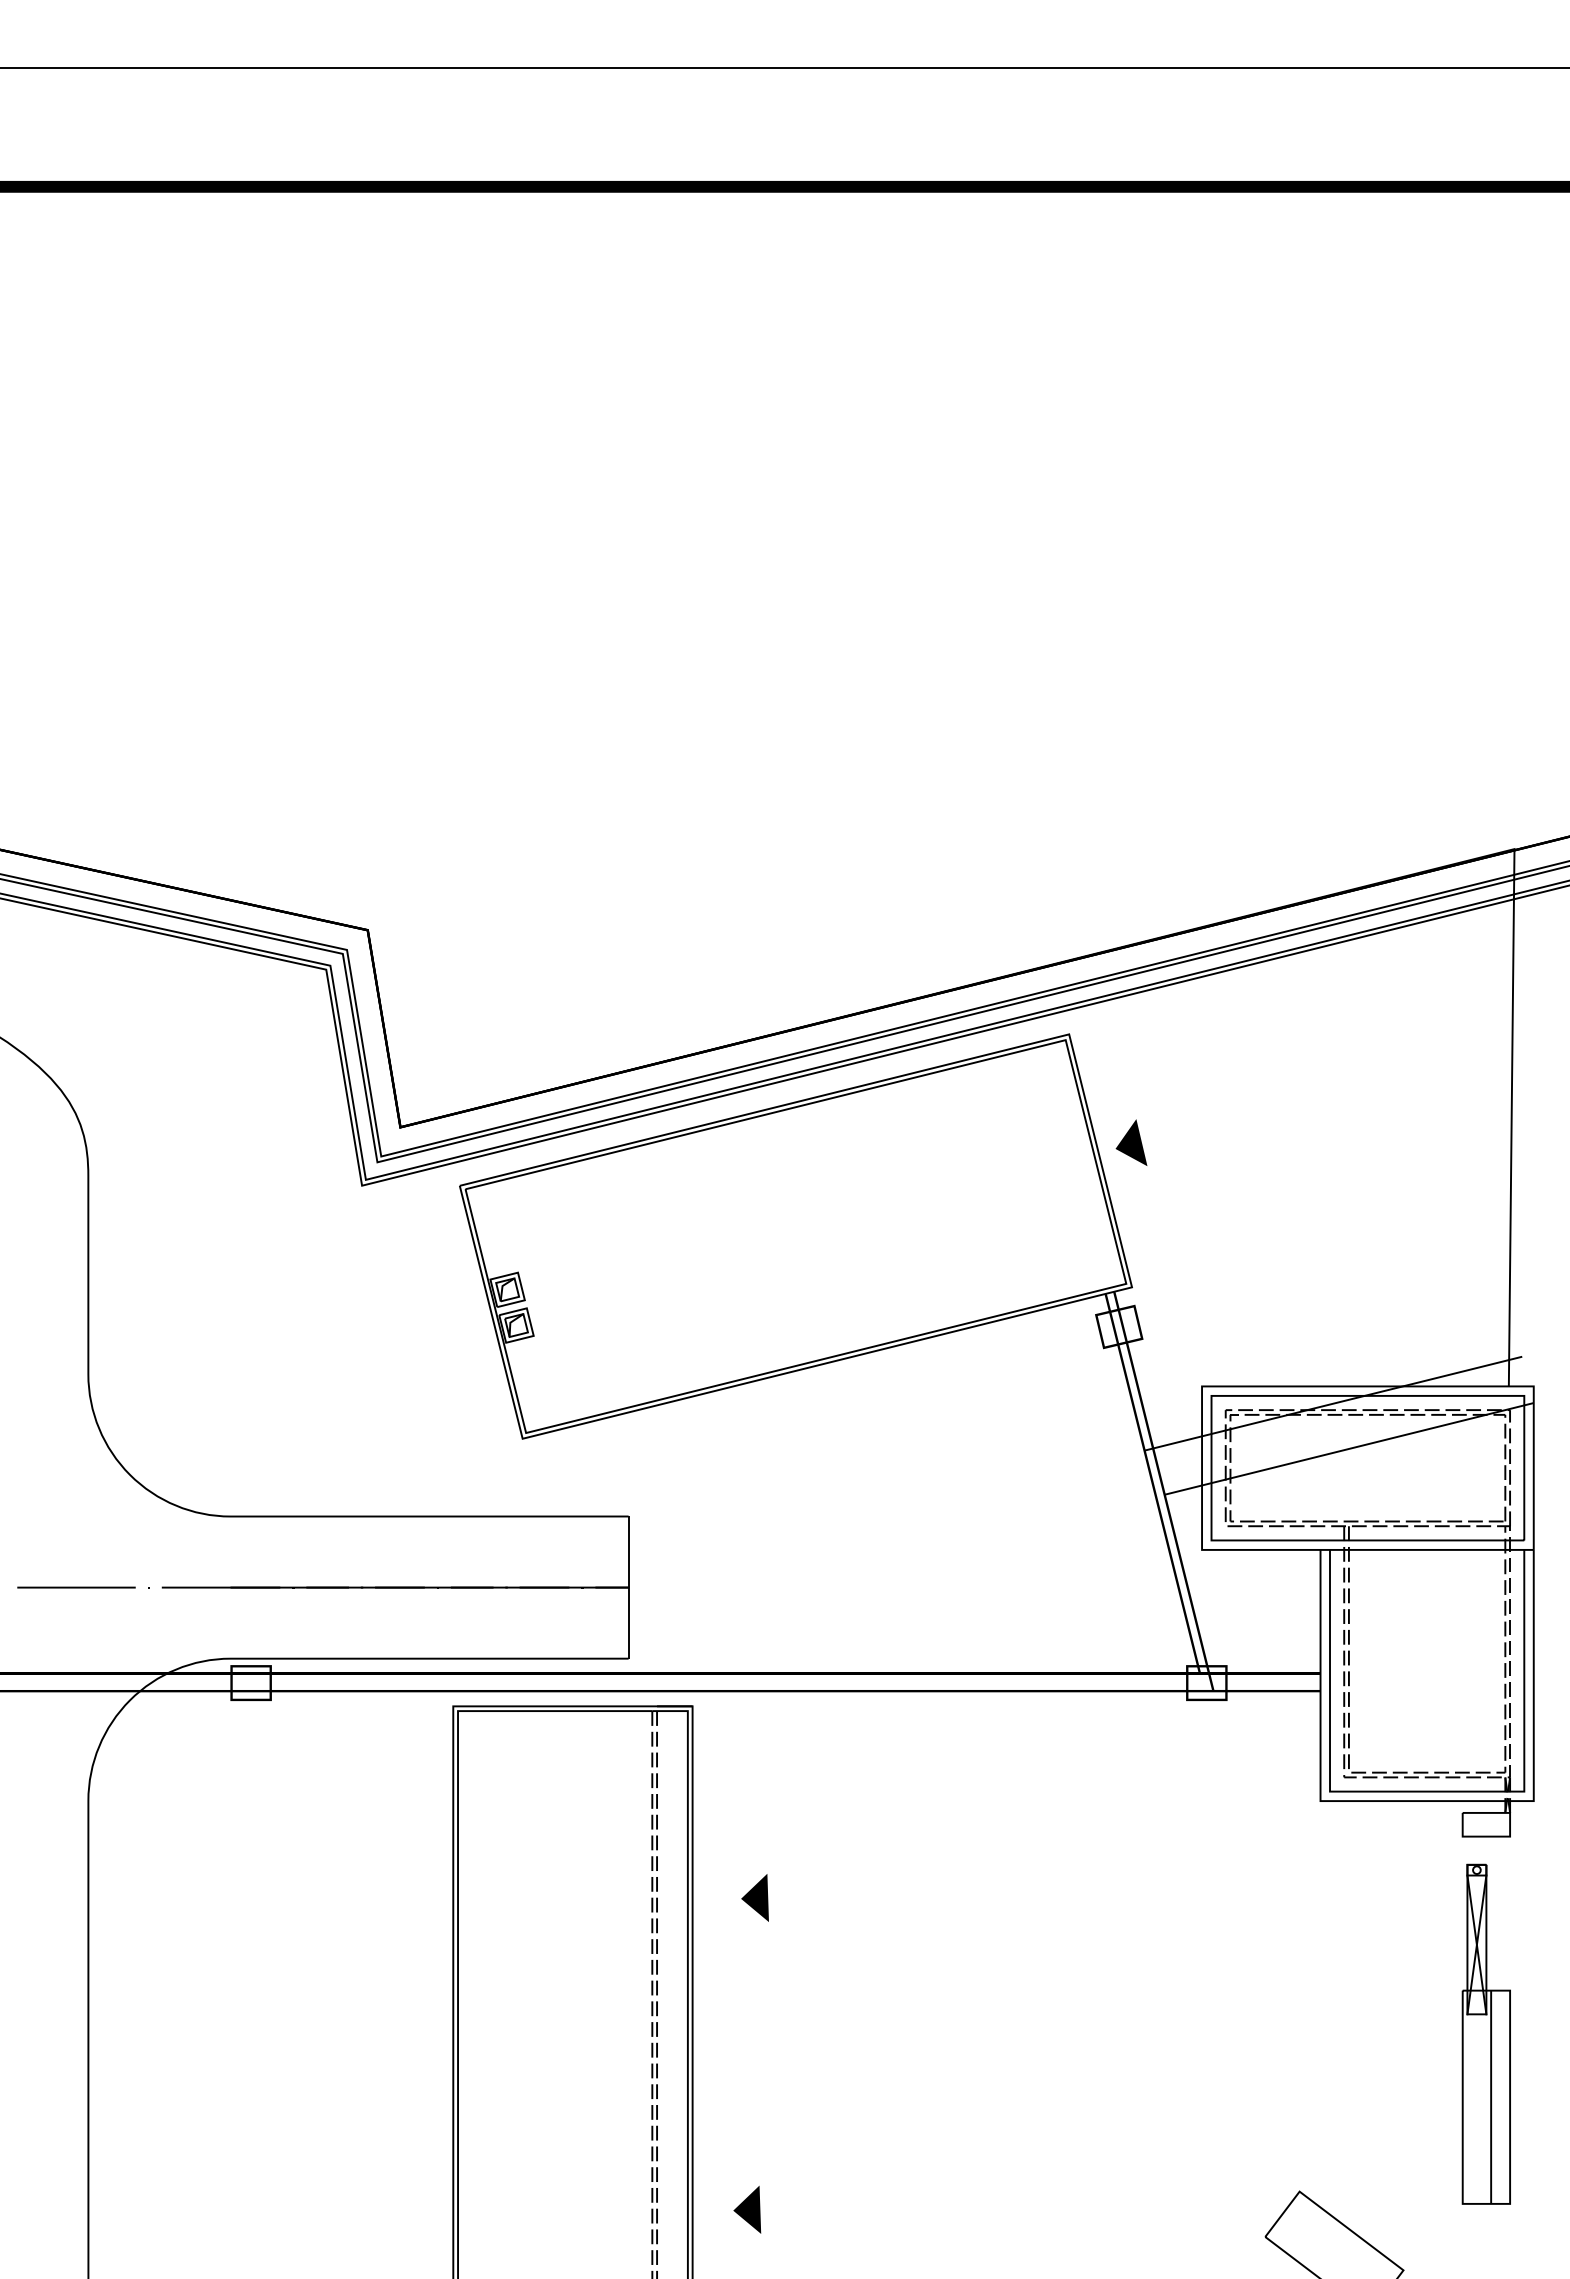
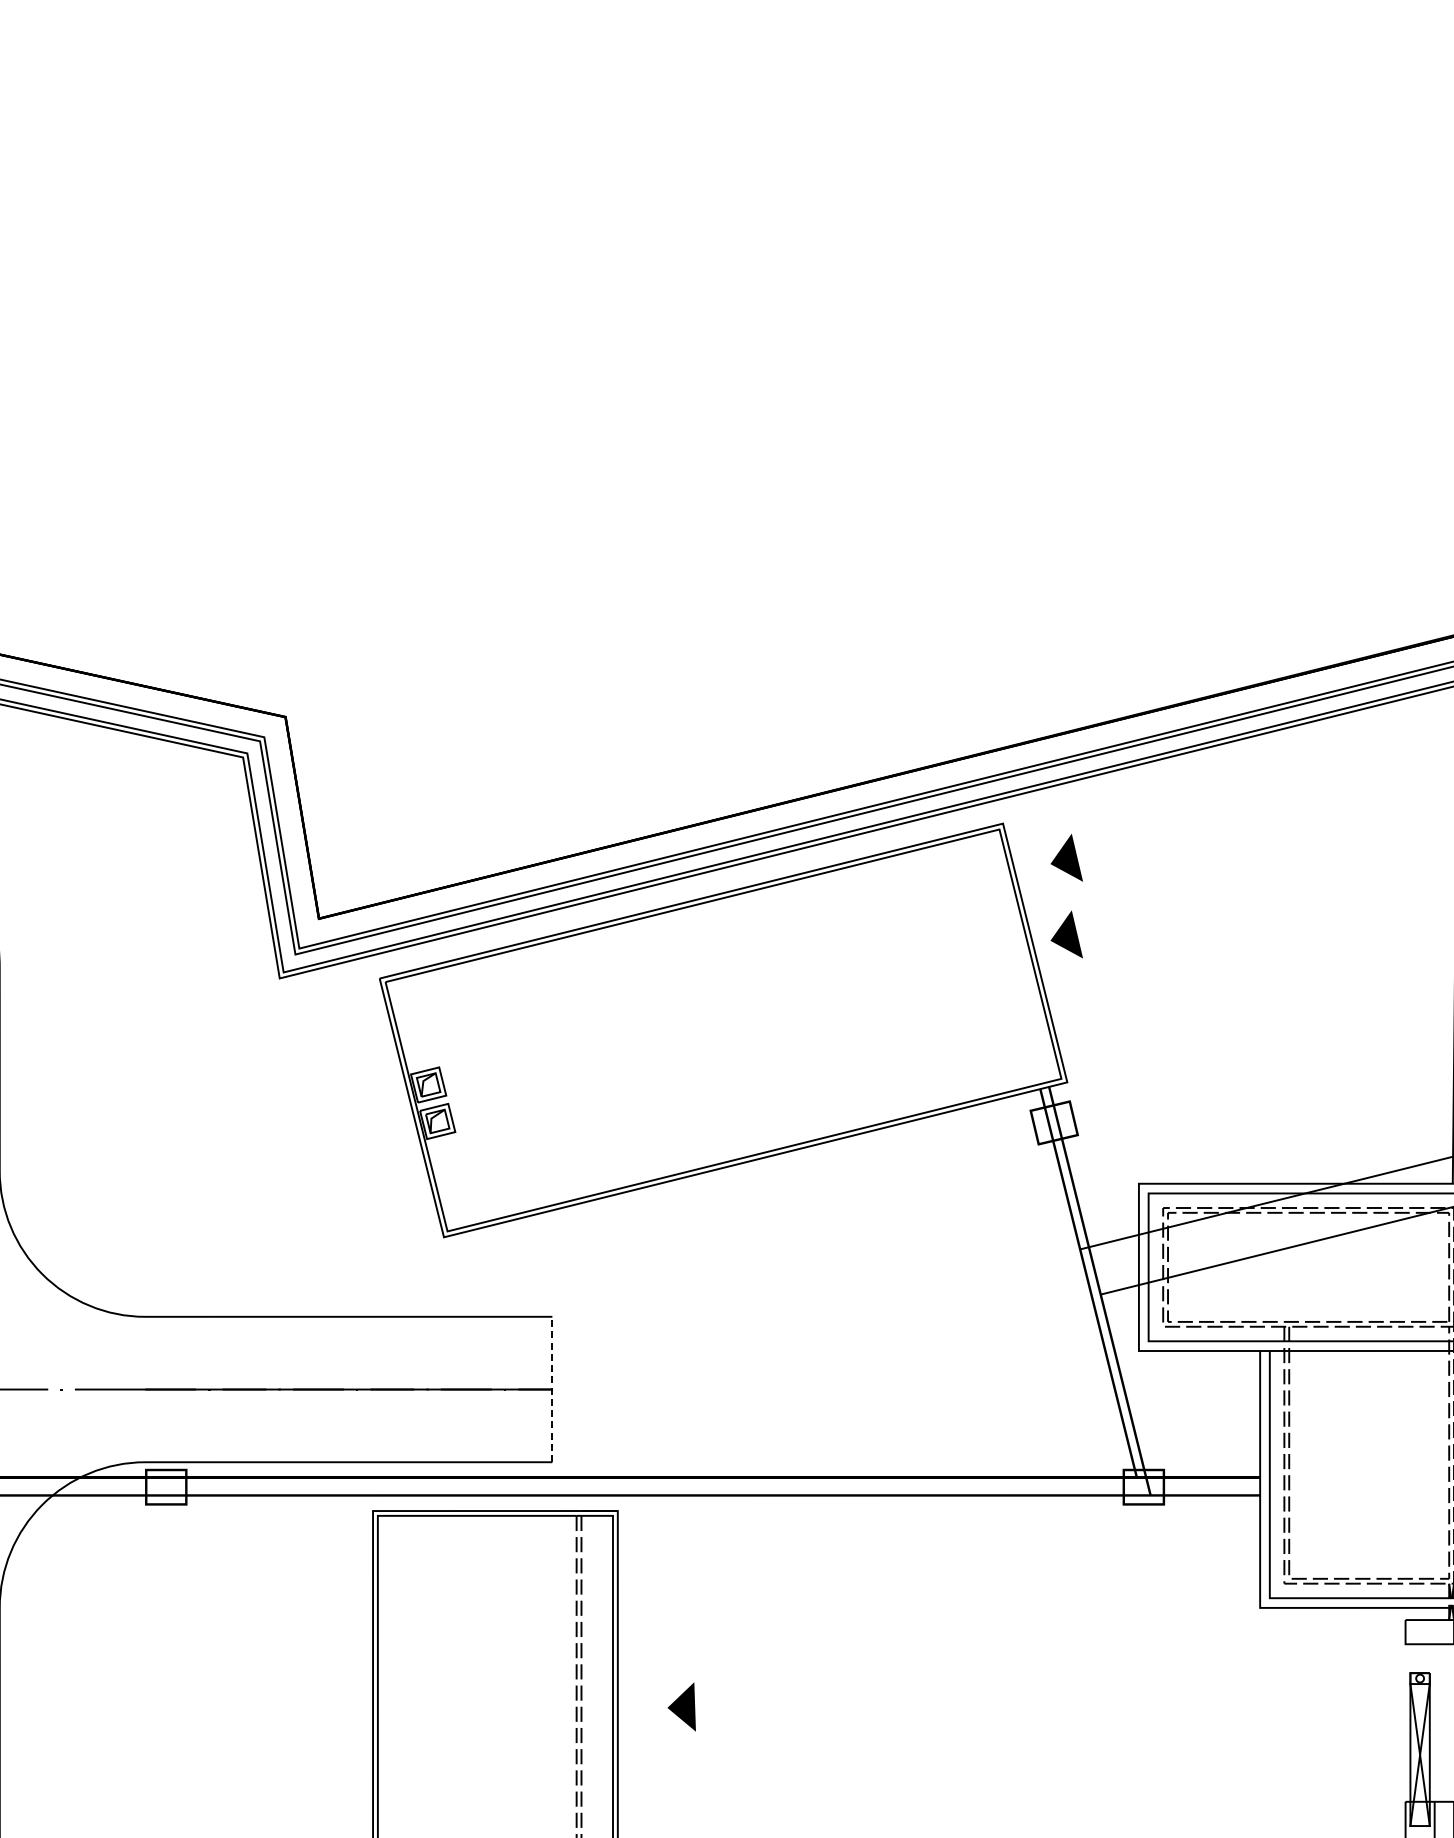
line: (1131, 1067) -> (1066, 857), added
line: (628, 1587) -> (552, 1389), solid -> dashed

